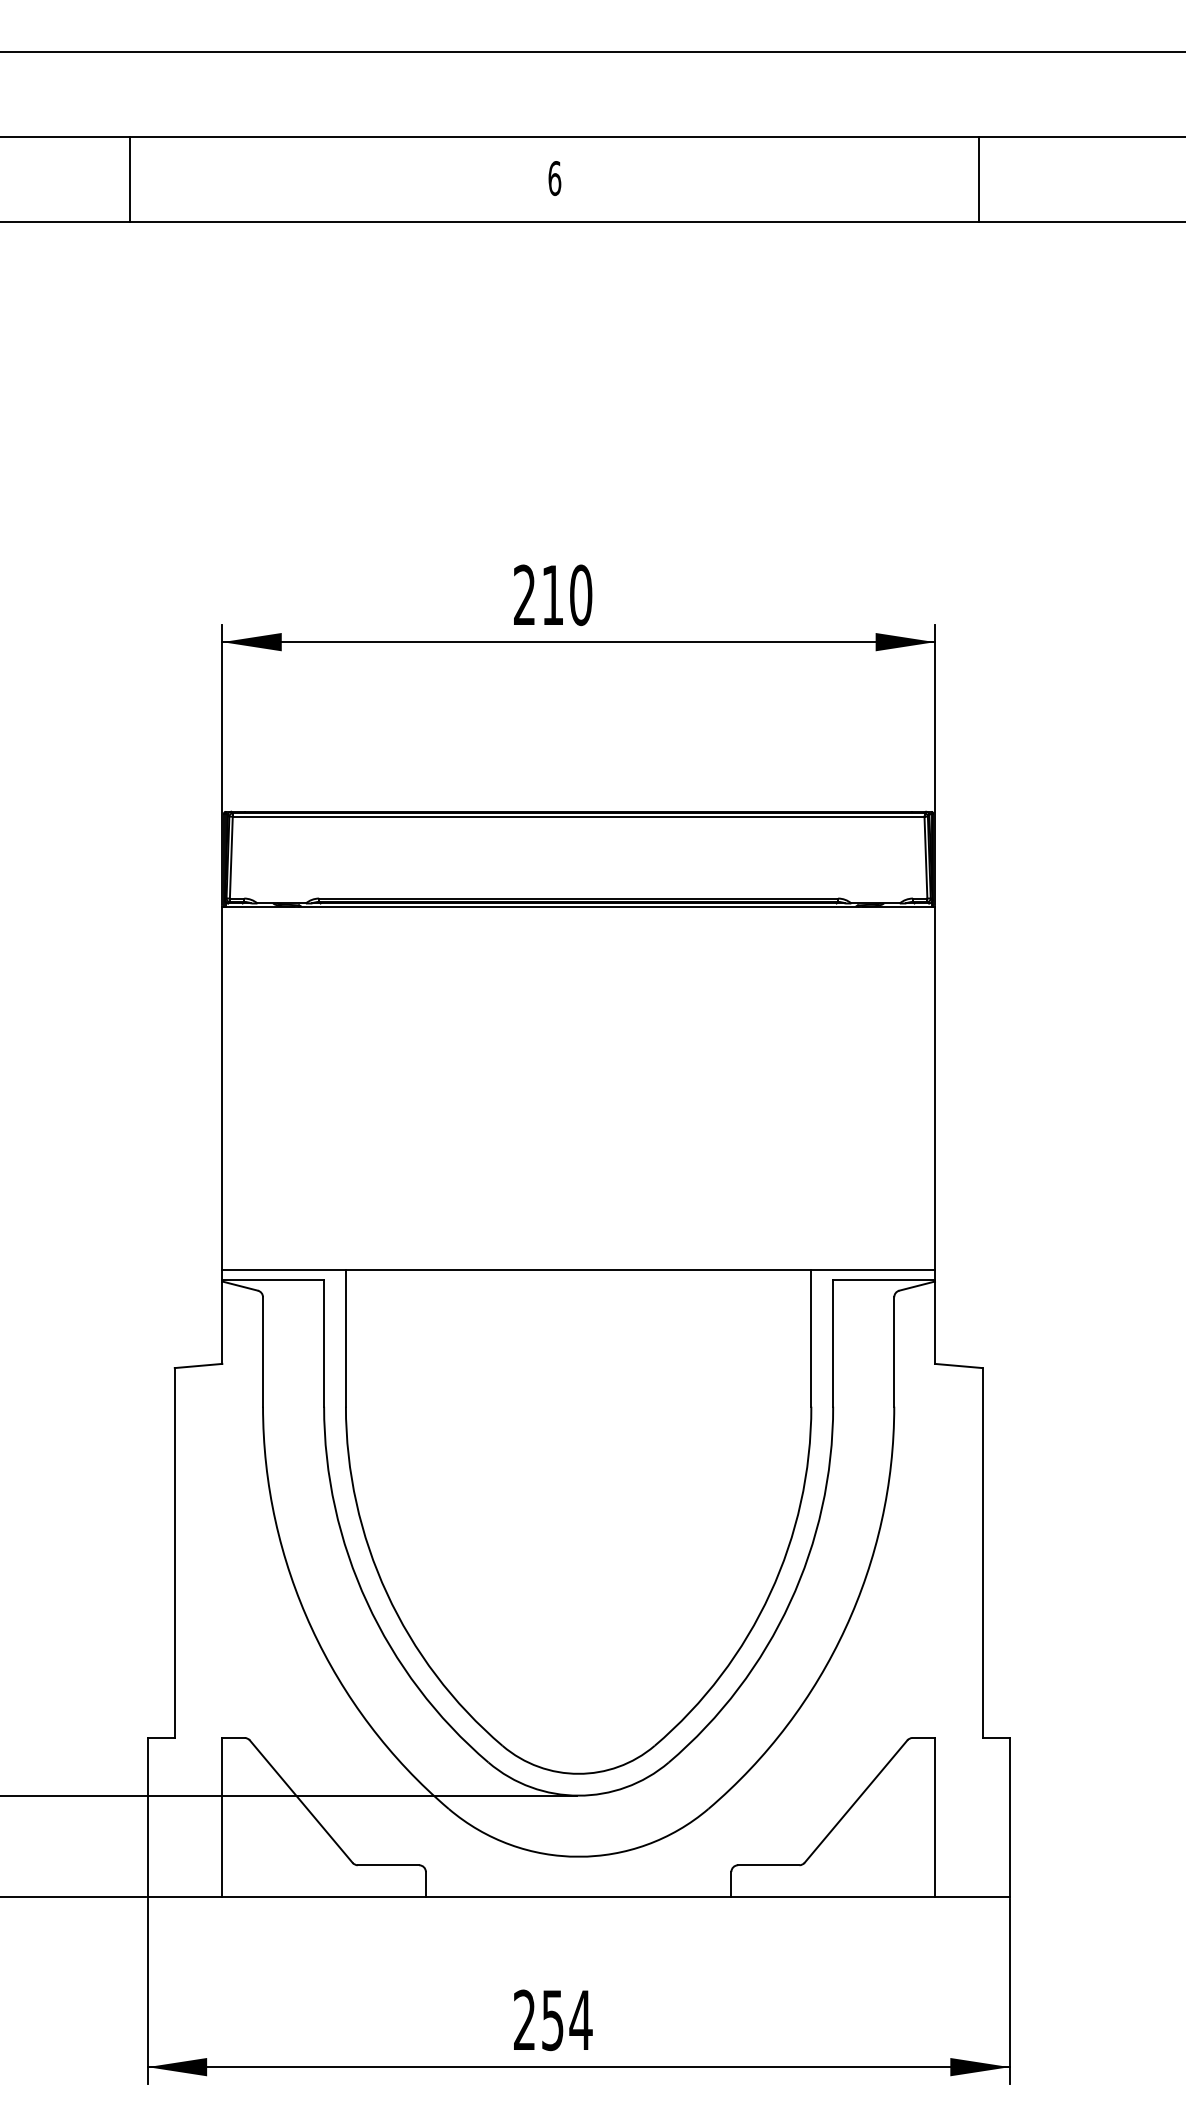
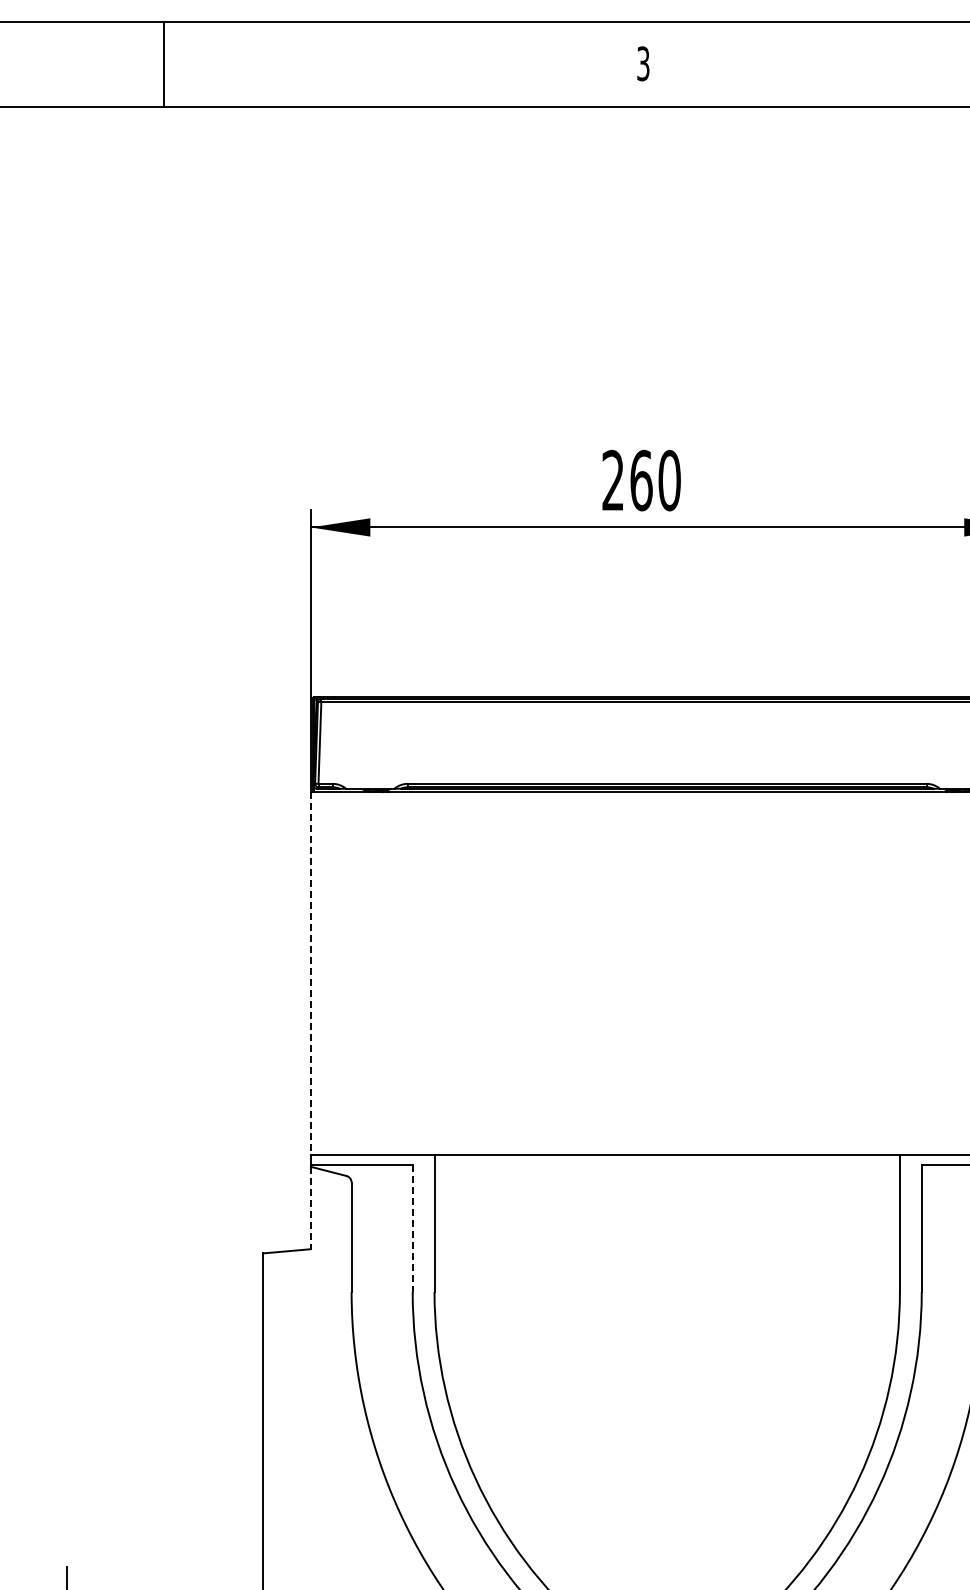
line: (130, 178) -> (164, 63), moved
text: (554, 178) -> (643, 63), 6 -> 3
text: (553, 595) -> (642, 480), 210 -> 260
line: (222, 1088) -> (311, 973), solid -> dashed
line: (222, 1323) -> (311, 1208), solid -> dashed
line: (324, 1343) -> (413, 1228), solid -> dashed

